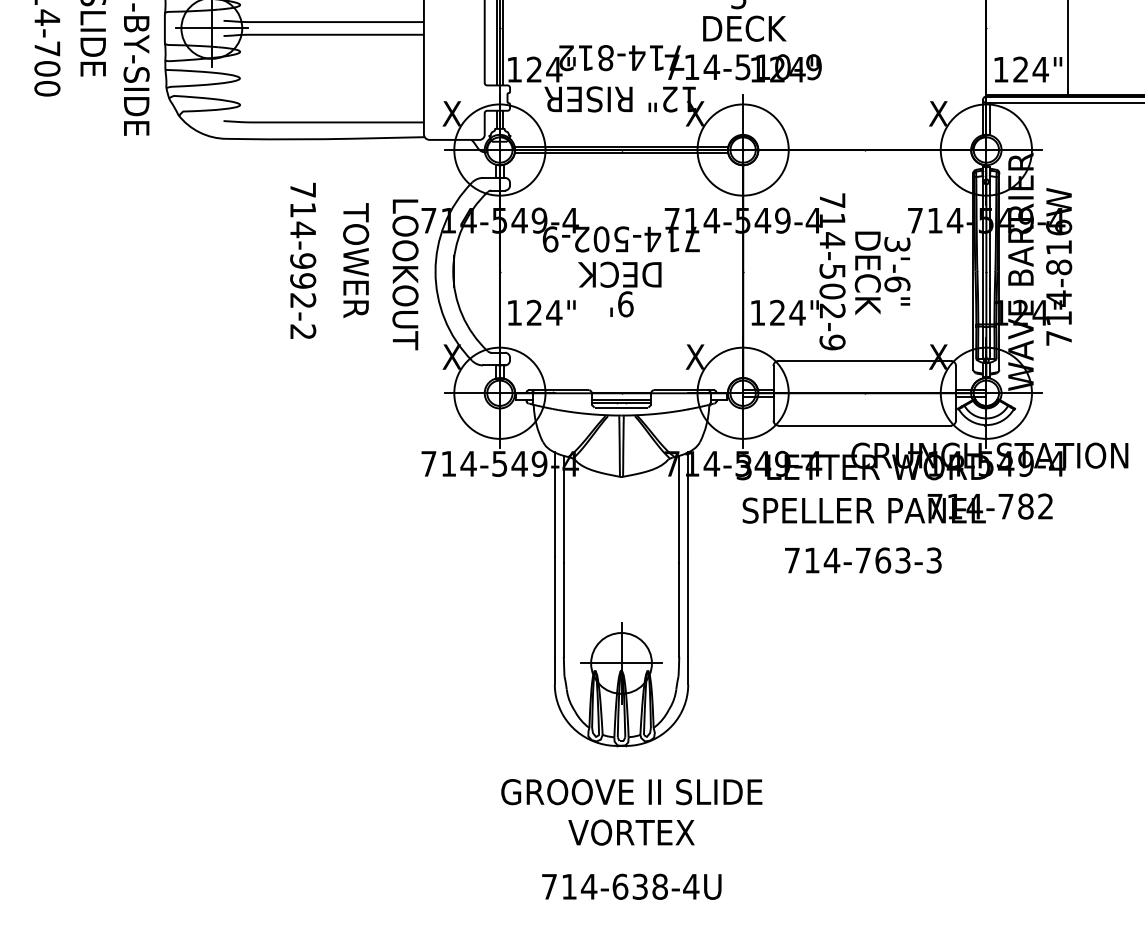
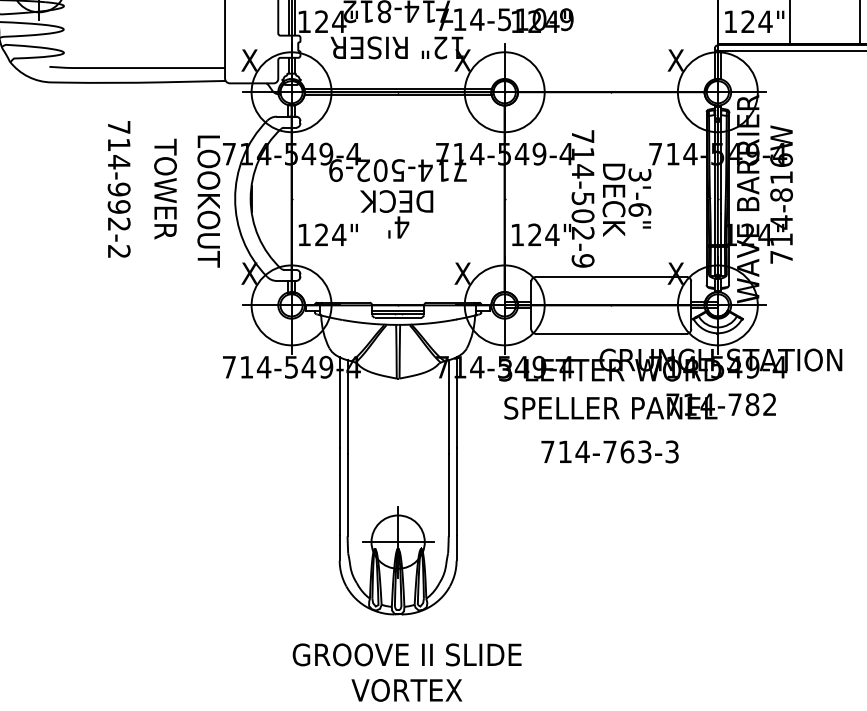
text: (625, 304) -> (401, 227), 9' -> 4'

